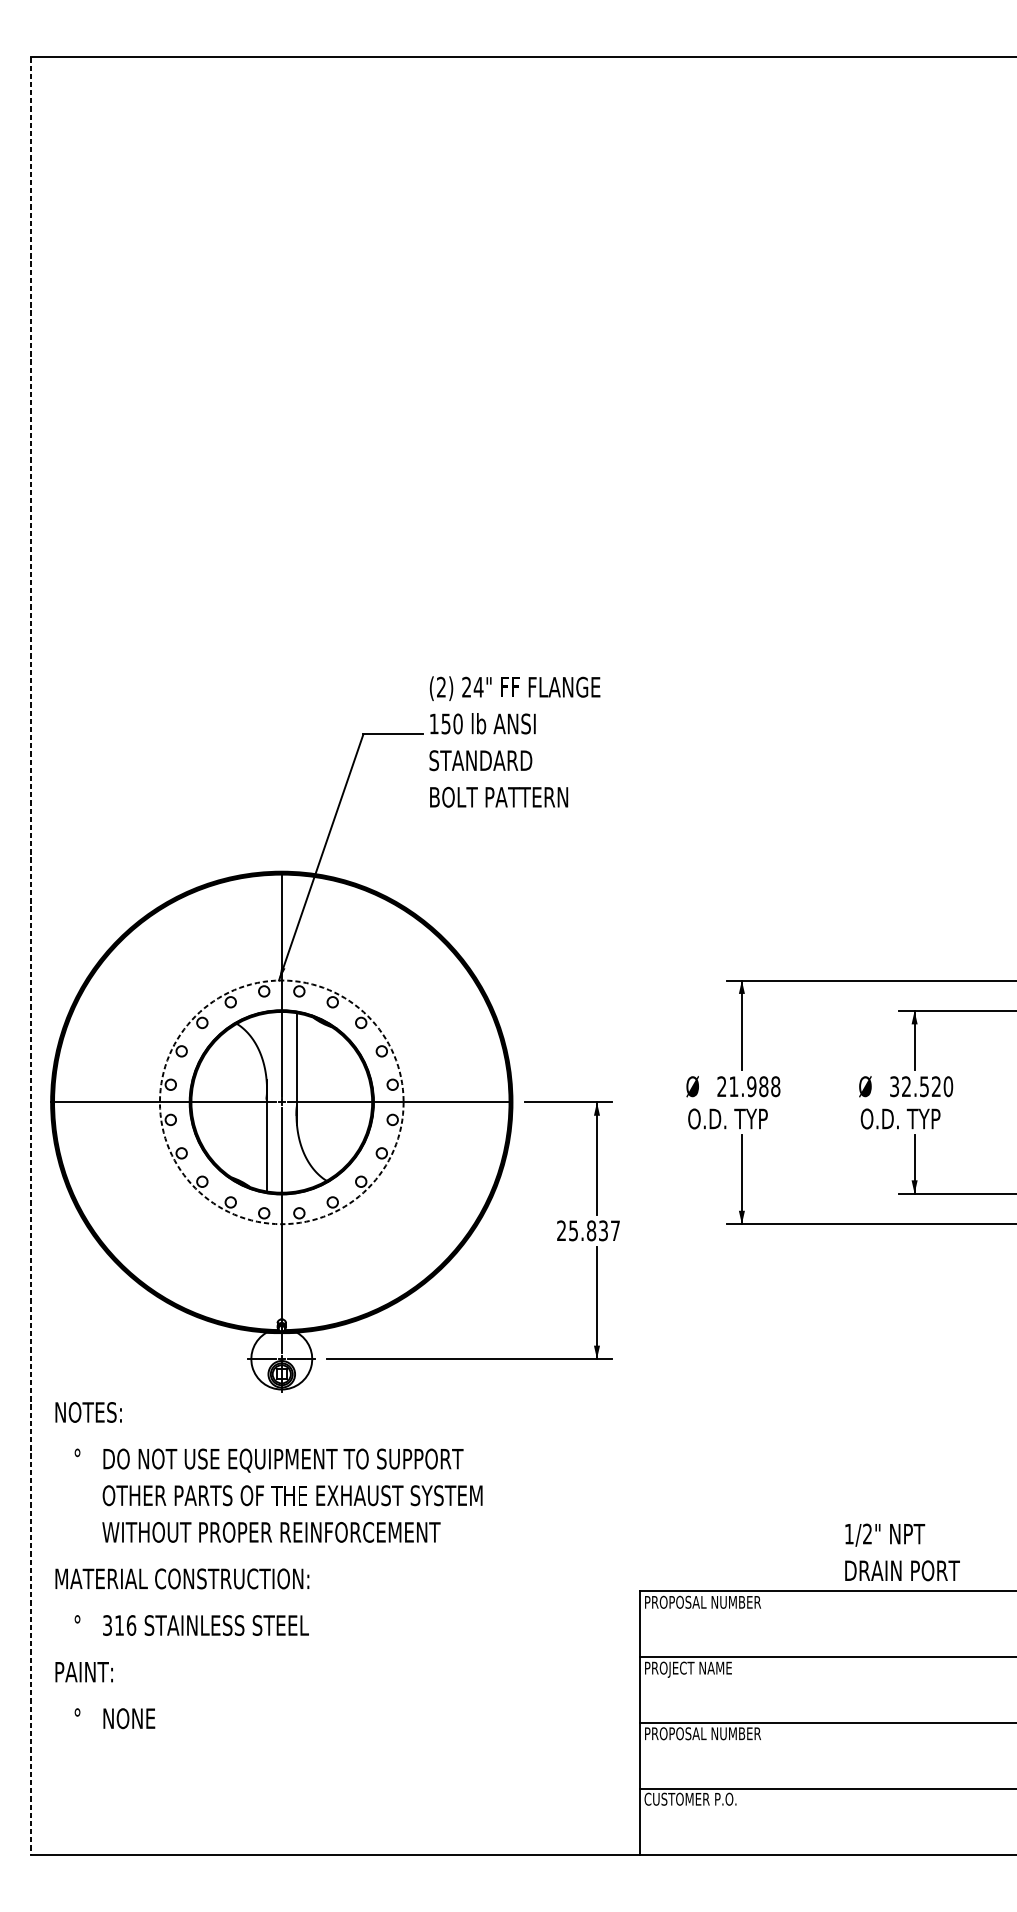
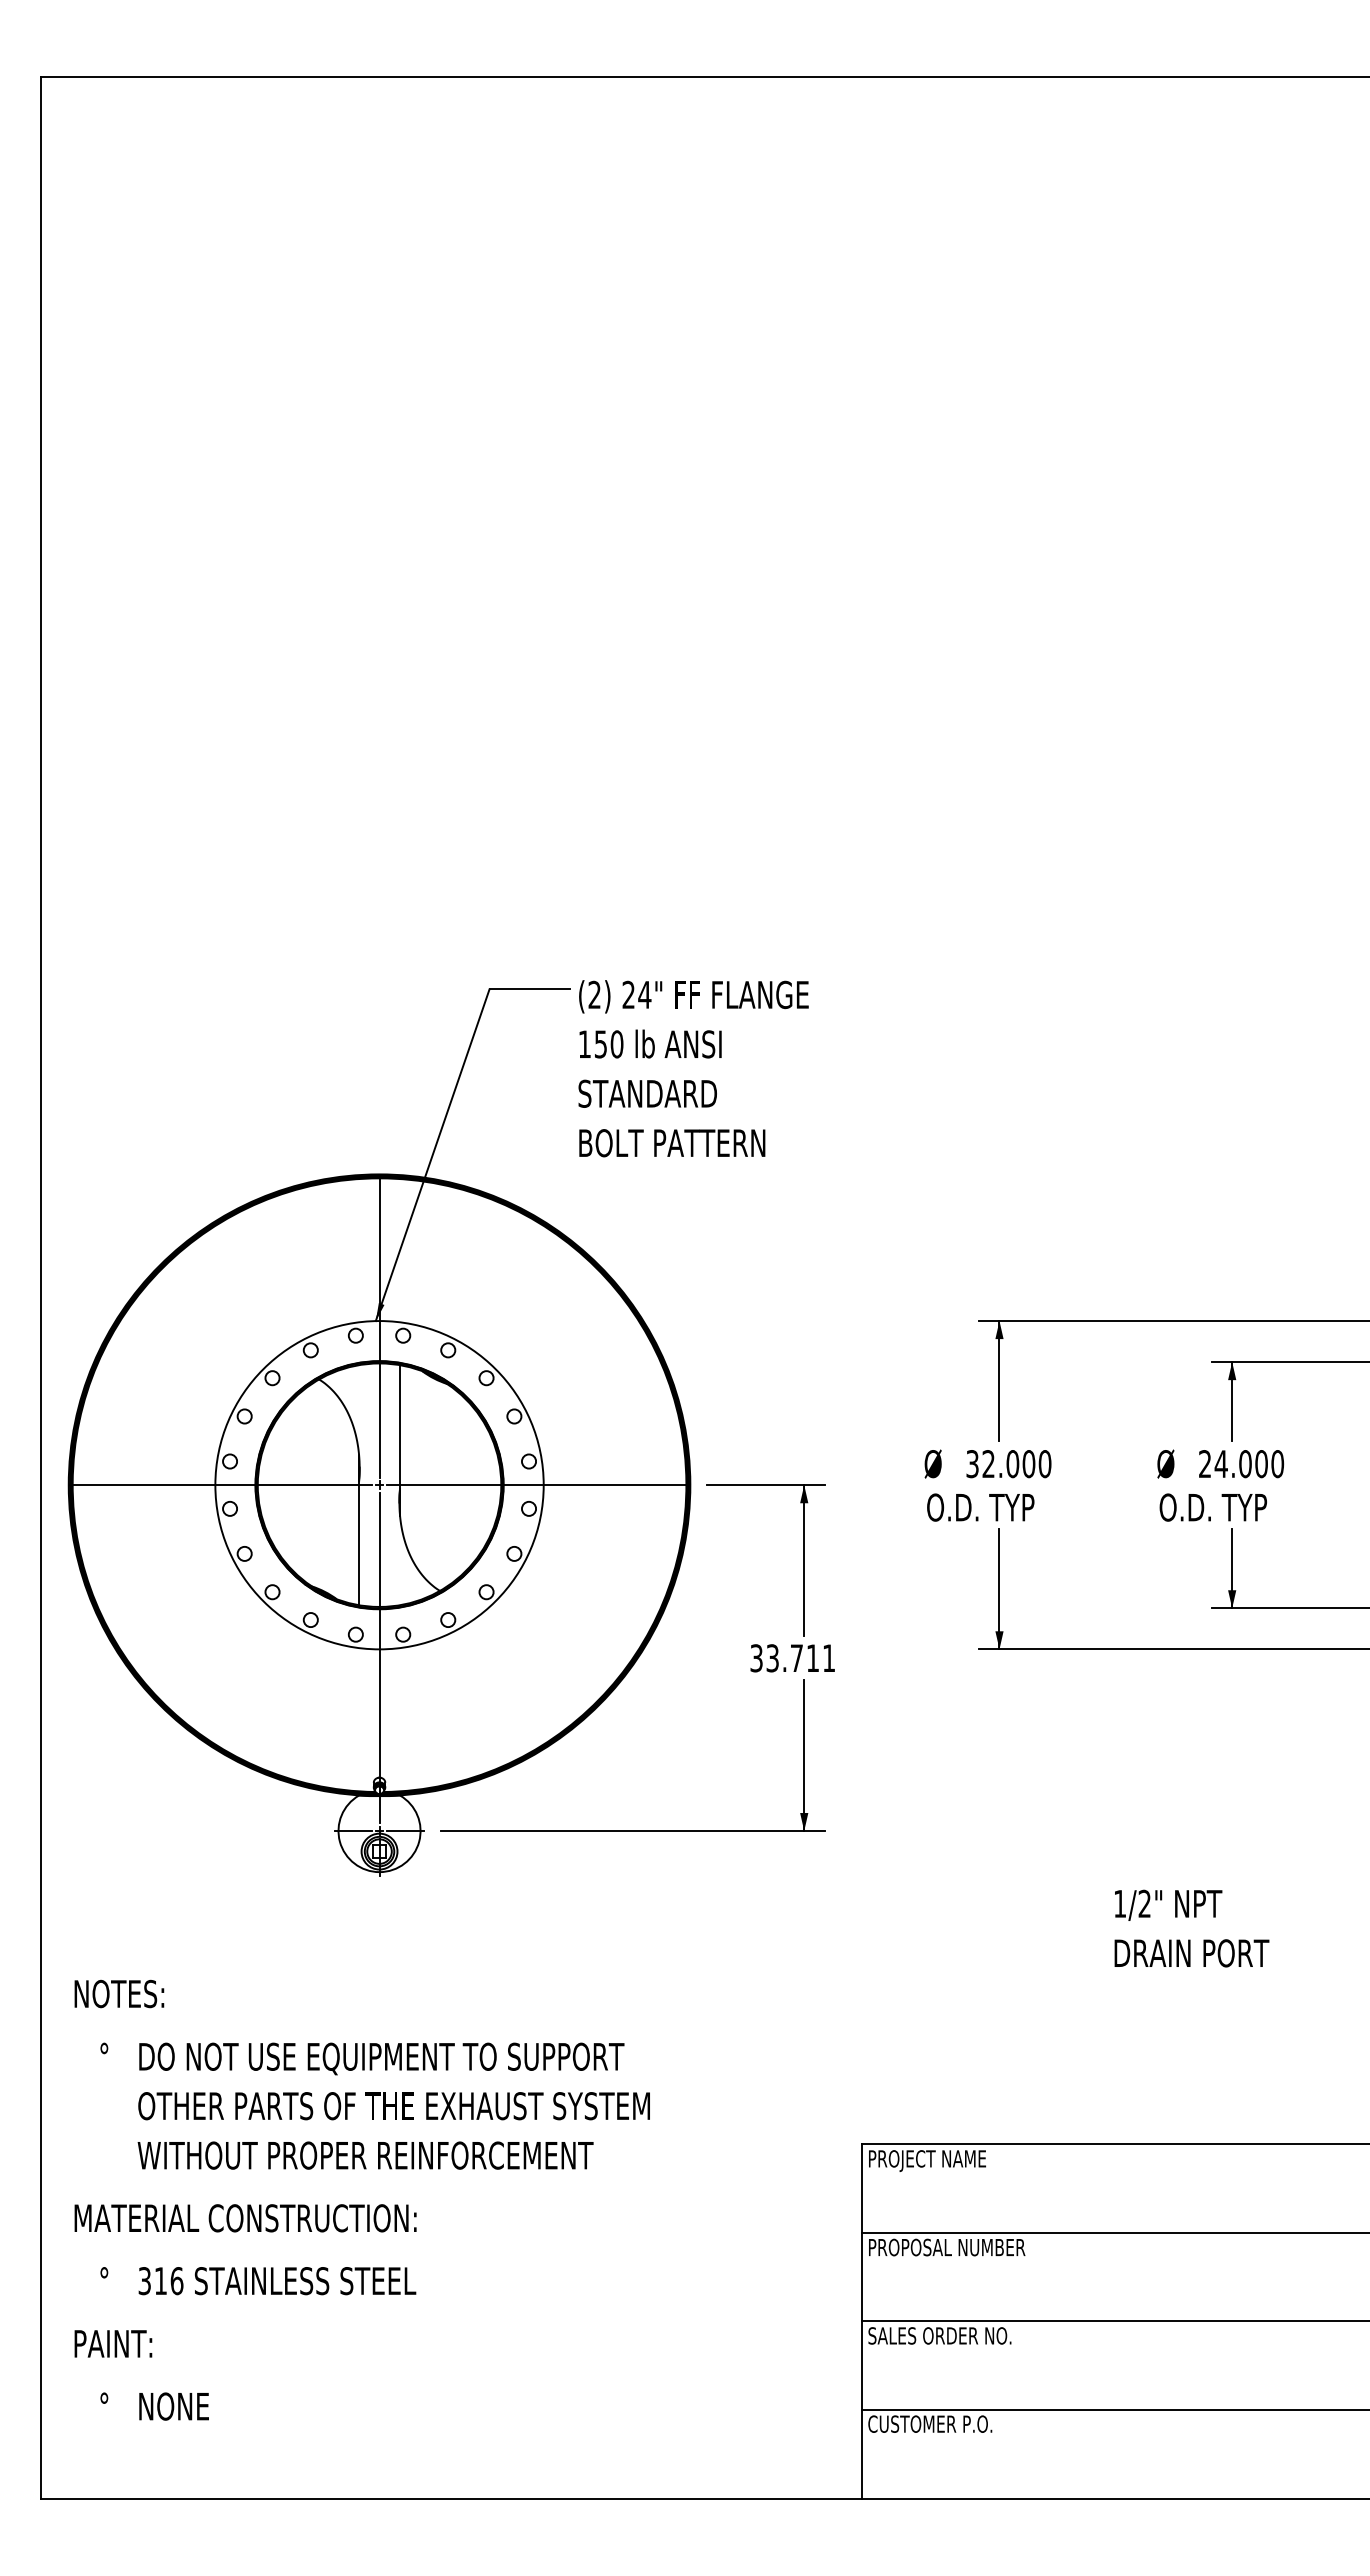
text: (514, 741) -> (693, 1068), moved
line: (30, 956) -> (41, 1288), dashed -> solid
text: (748, 1086) -> (1008, 1464), 21.988 -> 32.000
text: (915, 1086) -> (1233, 1464), 32.520 -> 24.000
circle: (281, 1102) -> (379, 1485), dashed -> solid
text: (588, 1230) -> (792, 1658), 25.837 -> 33.711
text: (902, 1552) -> (1191, 1928), moved
text: (268, 1564) -> (361, 2199), moved
text: (714, 1604) -> (962, 2161), PROPOSAL NUMBER -> PROJECT NAME
text: (714, 1669) -> (962, 2249), PROJECT NAME -> PROPOSAL NUMBER
text: (702, 1733) -> (946, 2335), PROPOSAL NUMBER -> SALES ORDER NO.

